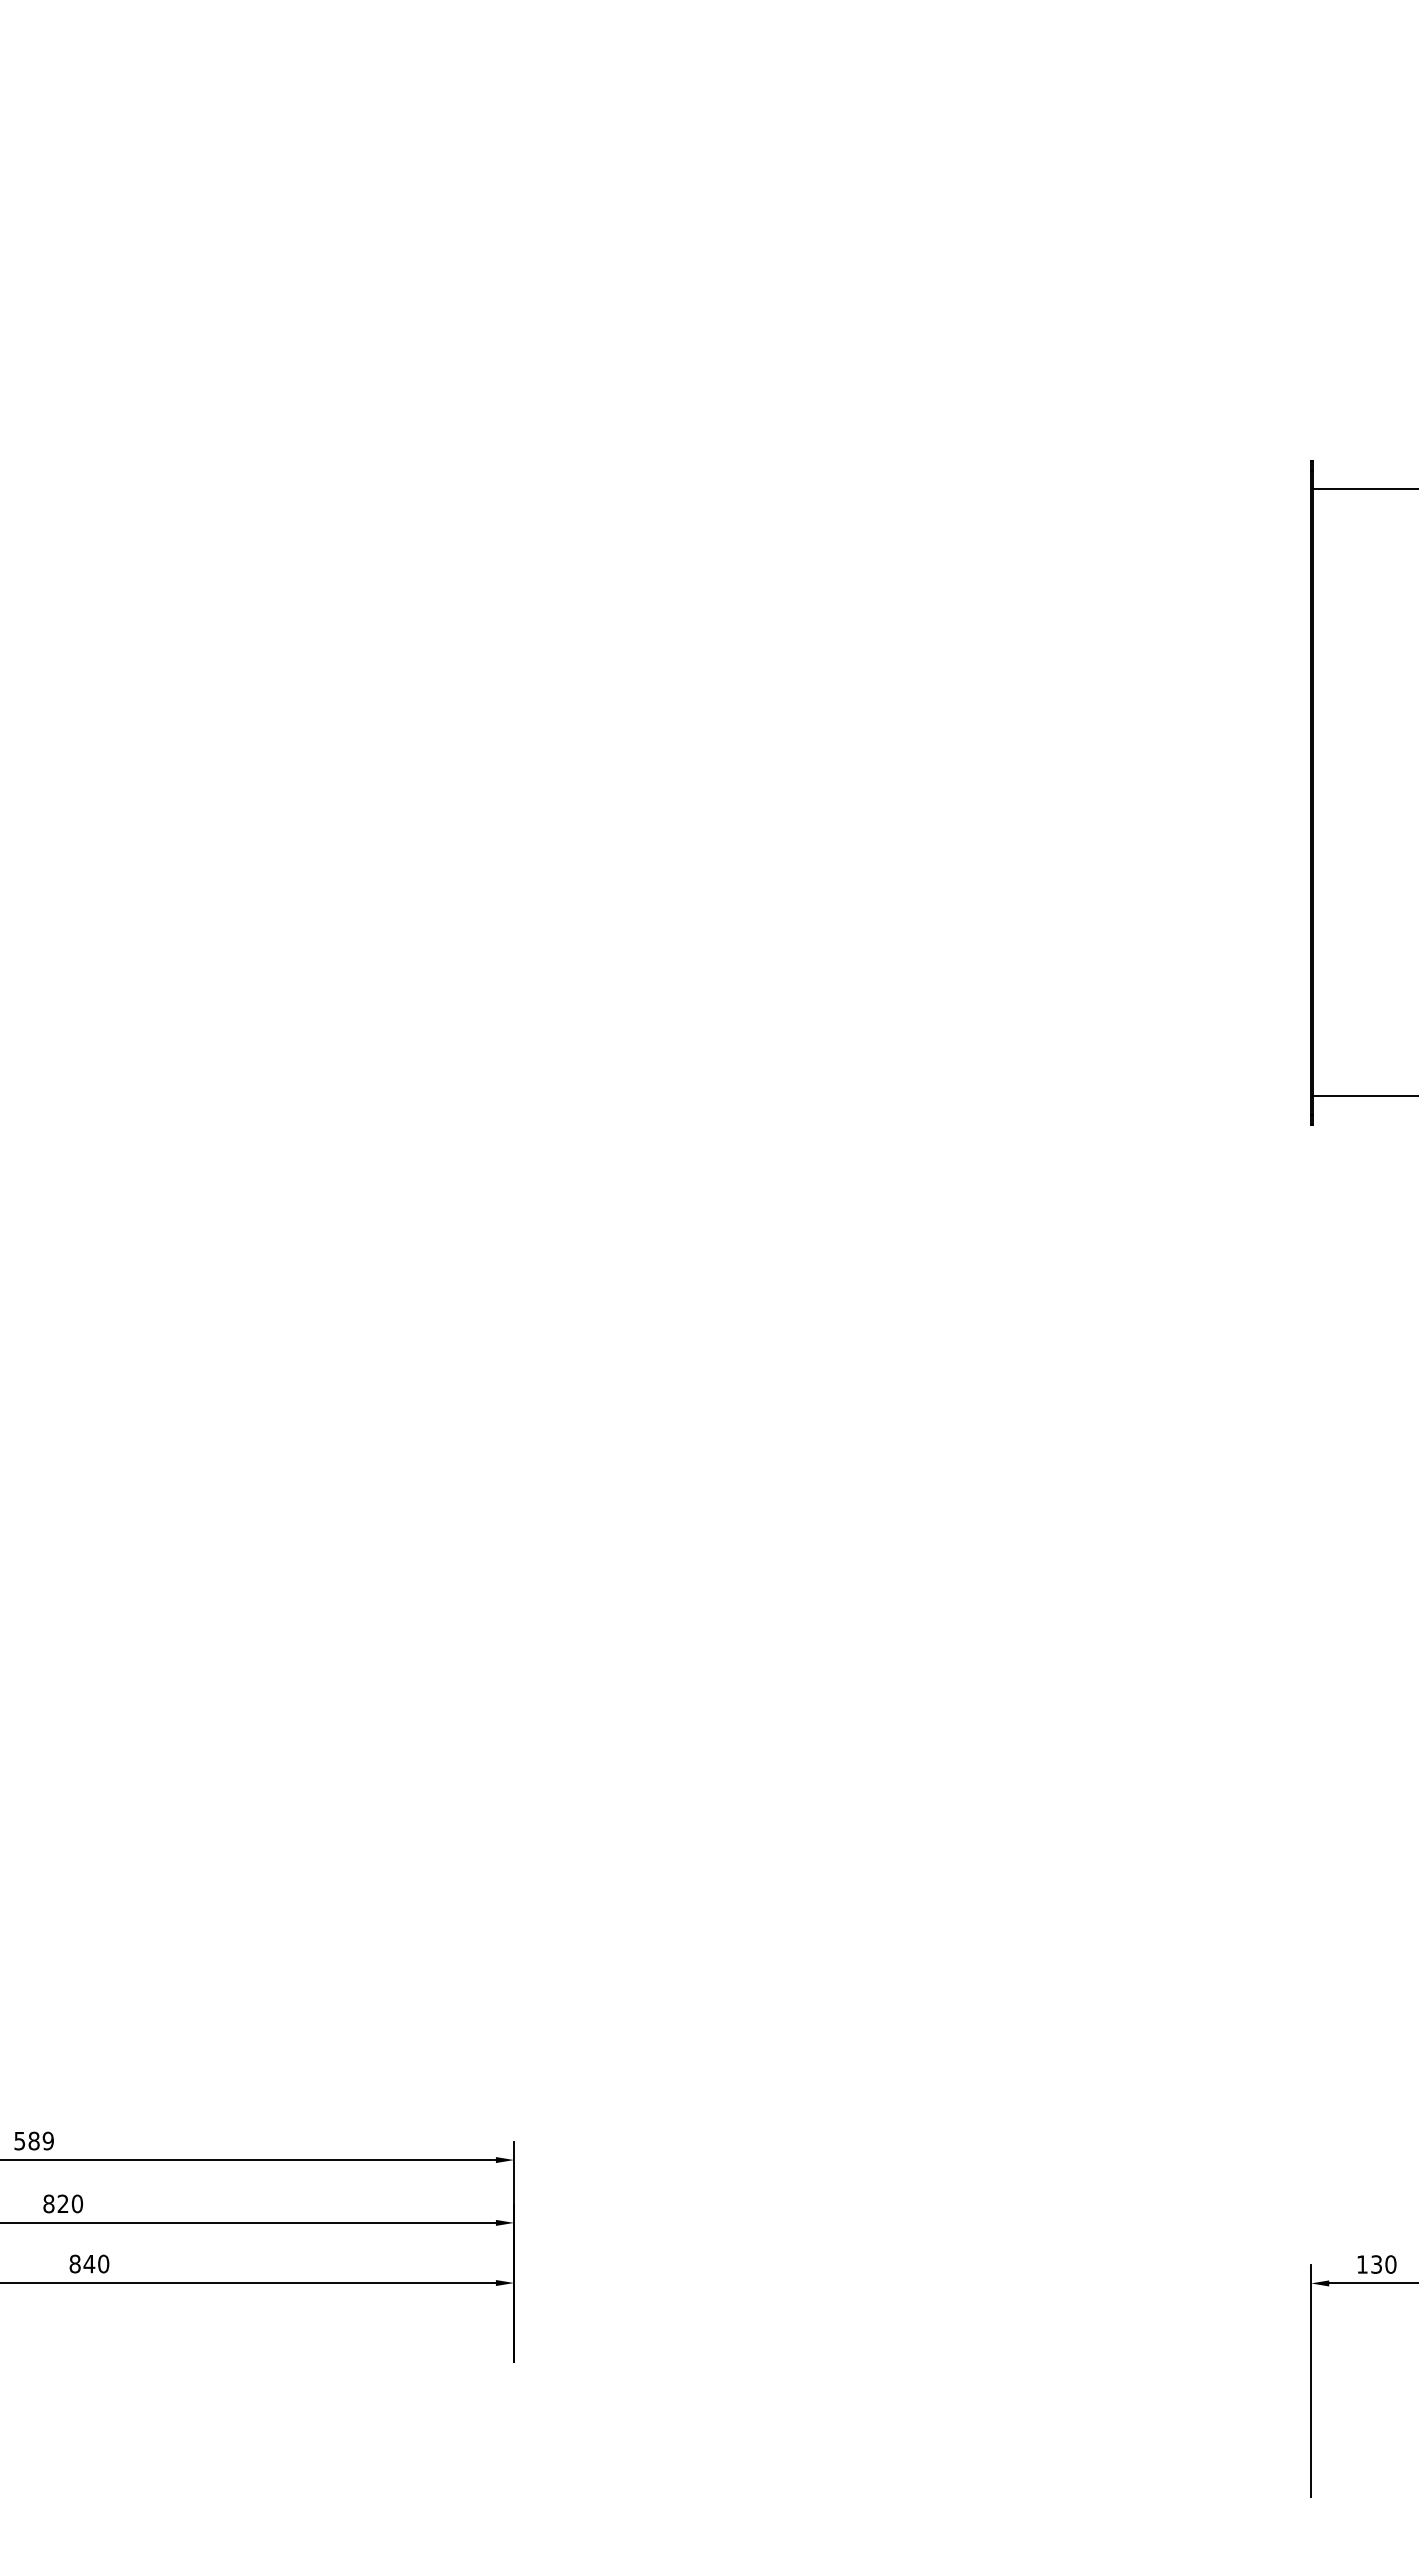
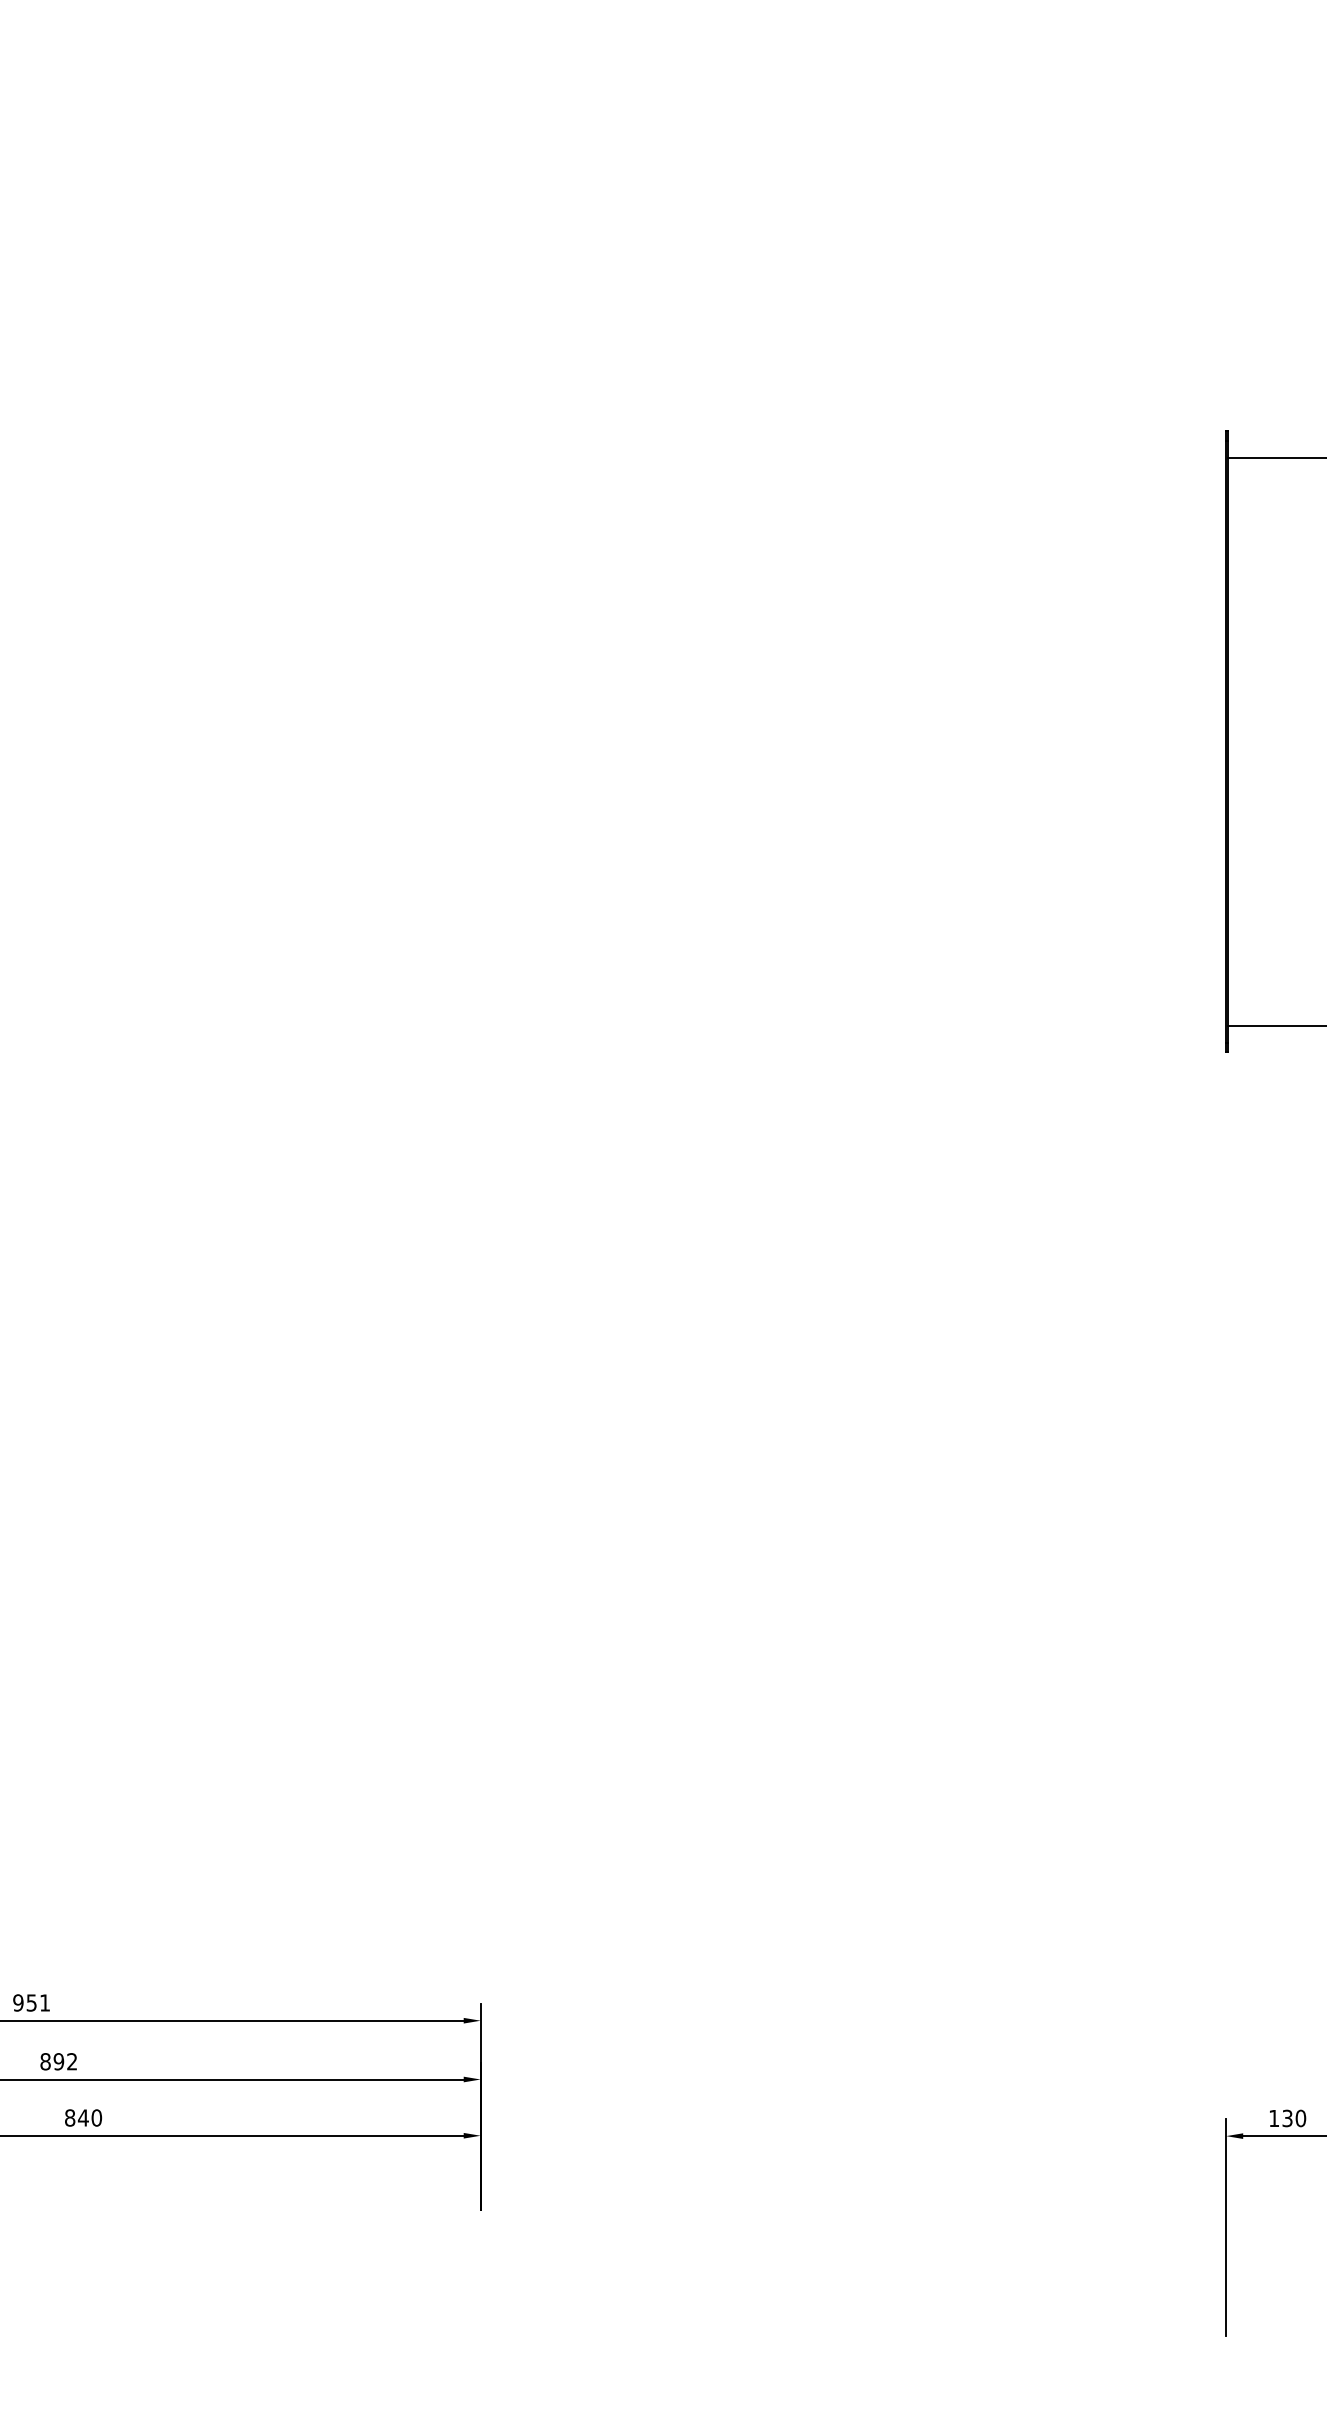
text: (33, 2140) -> (31, 2002), 589 -> 951
text: (70, 2203) -> (65, 2061), 820 -> 892

